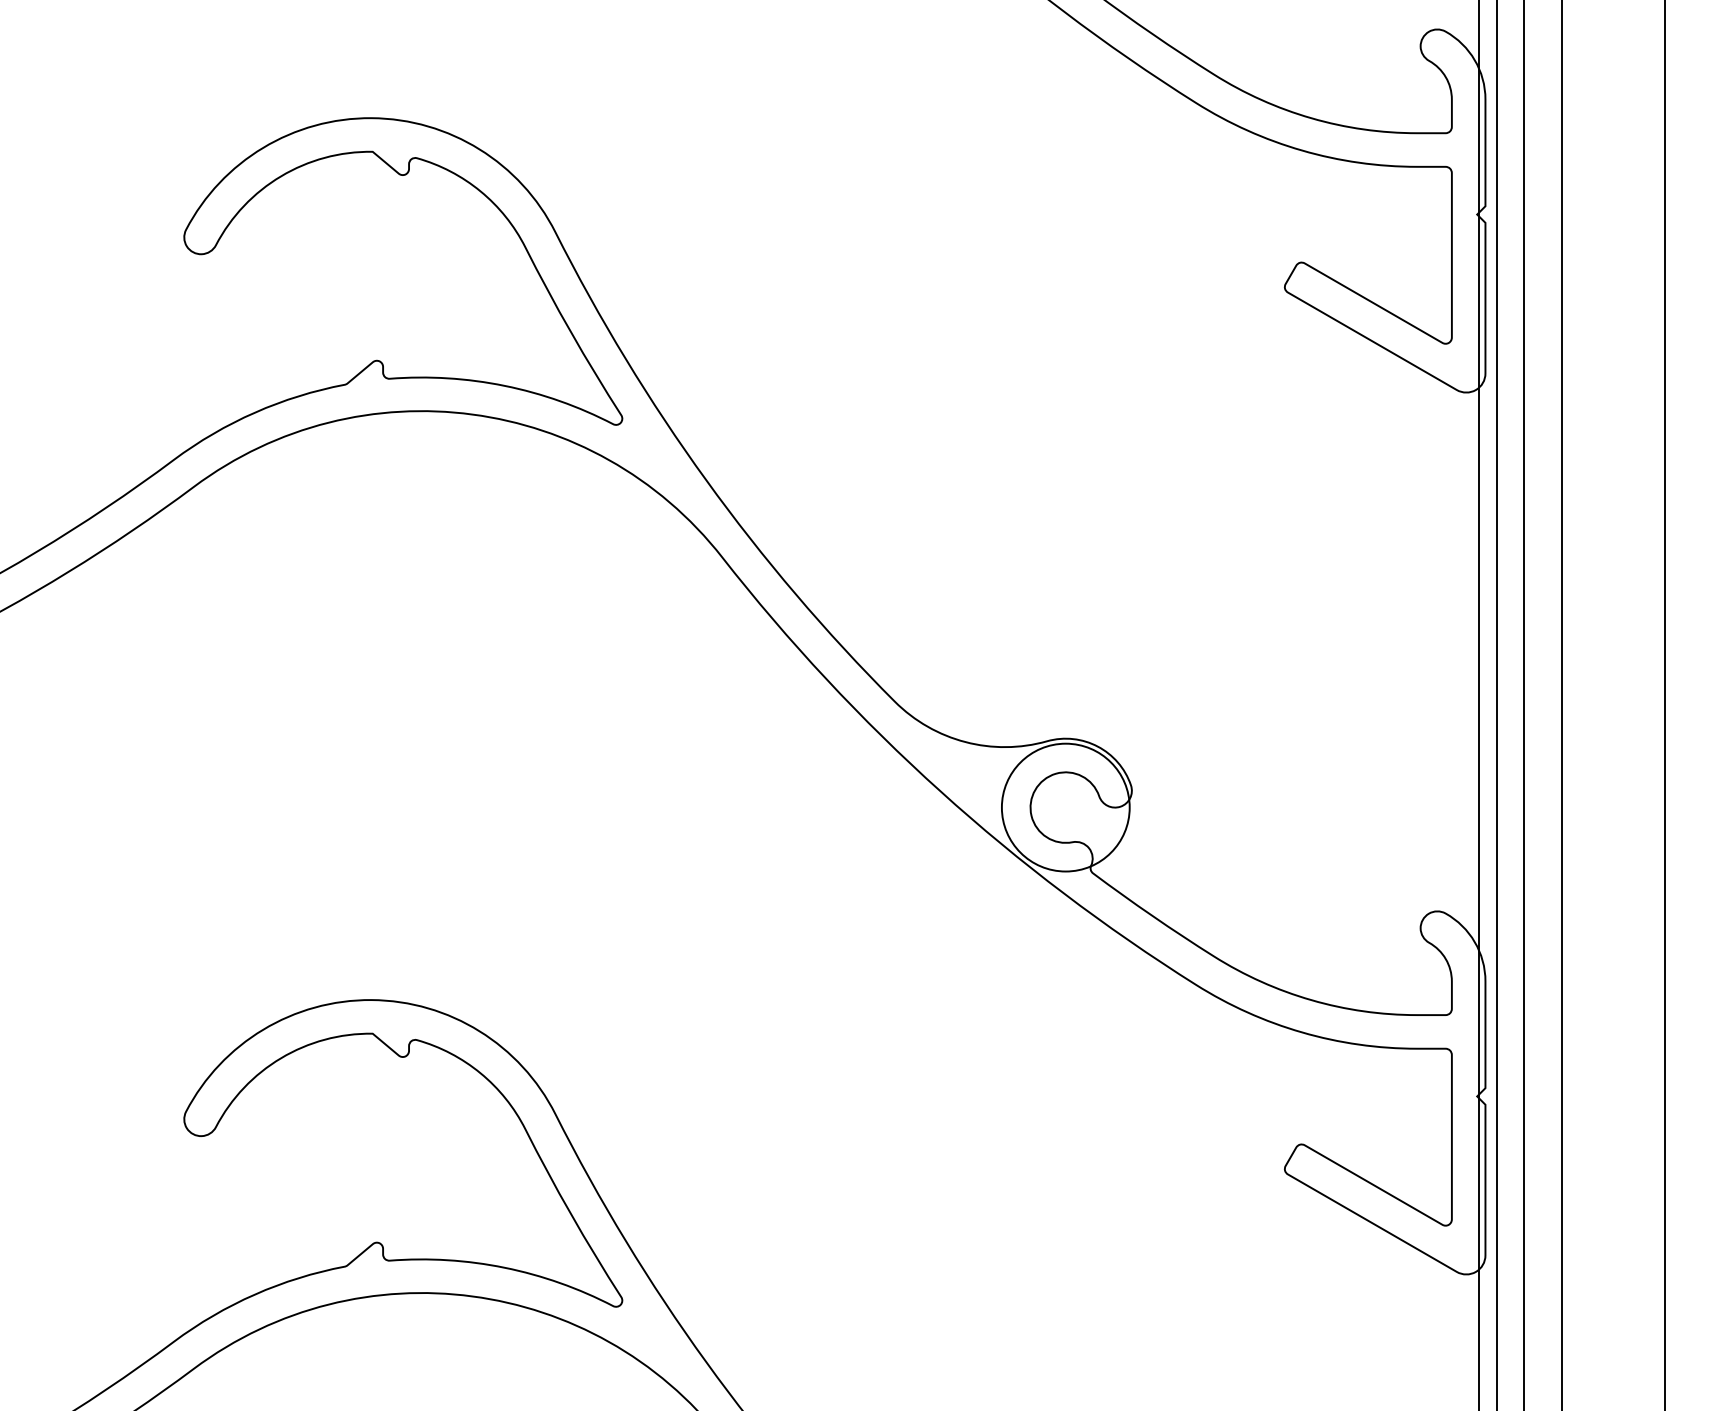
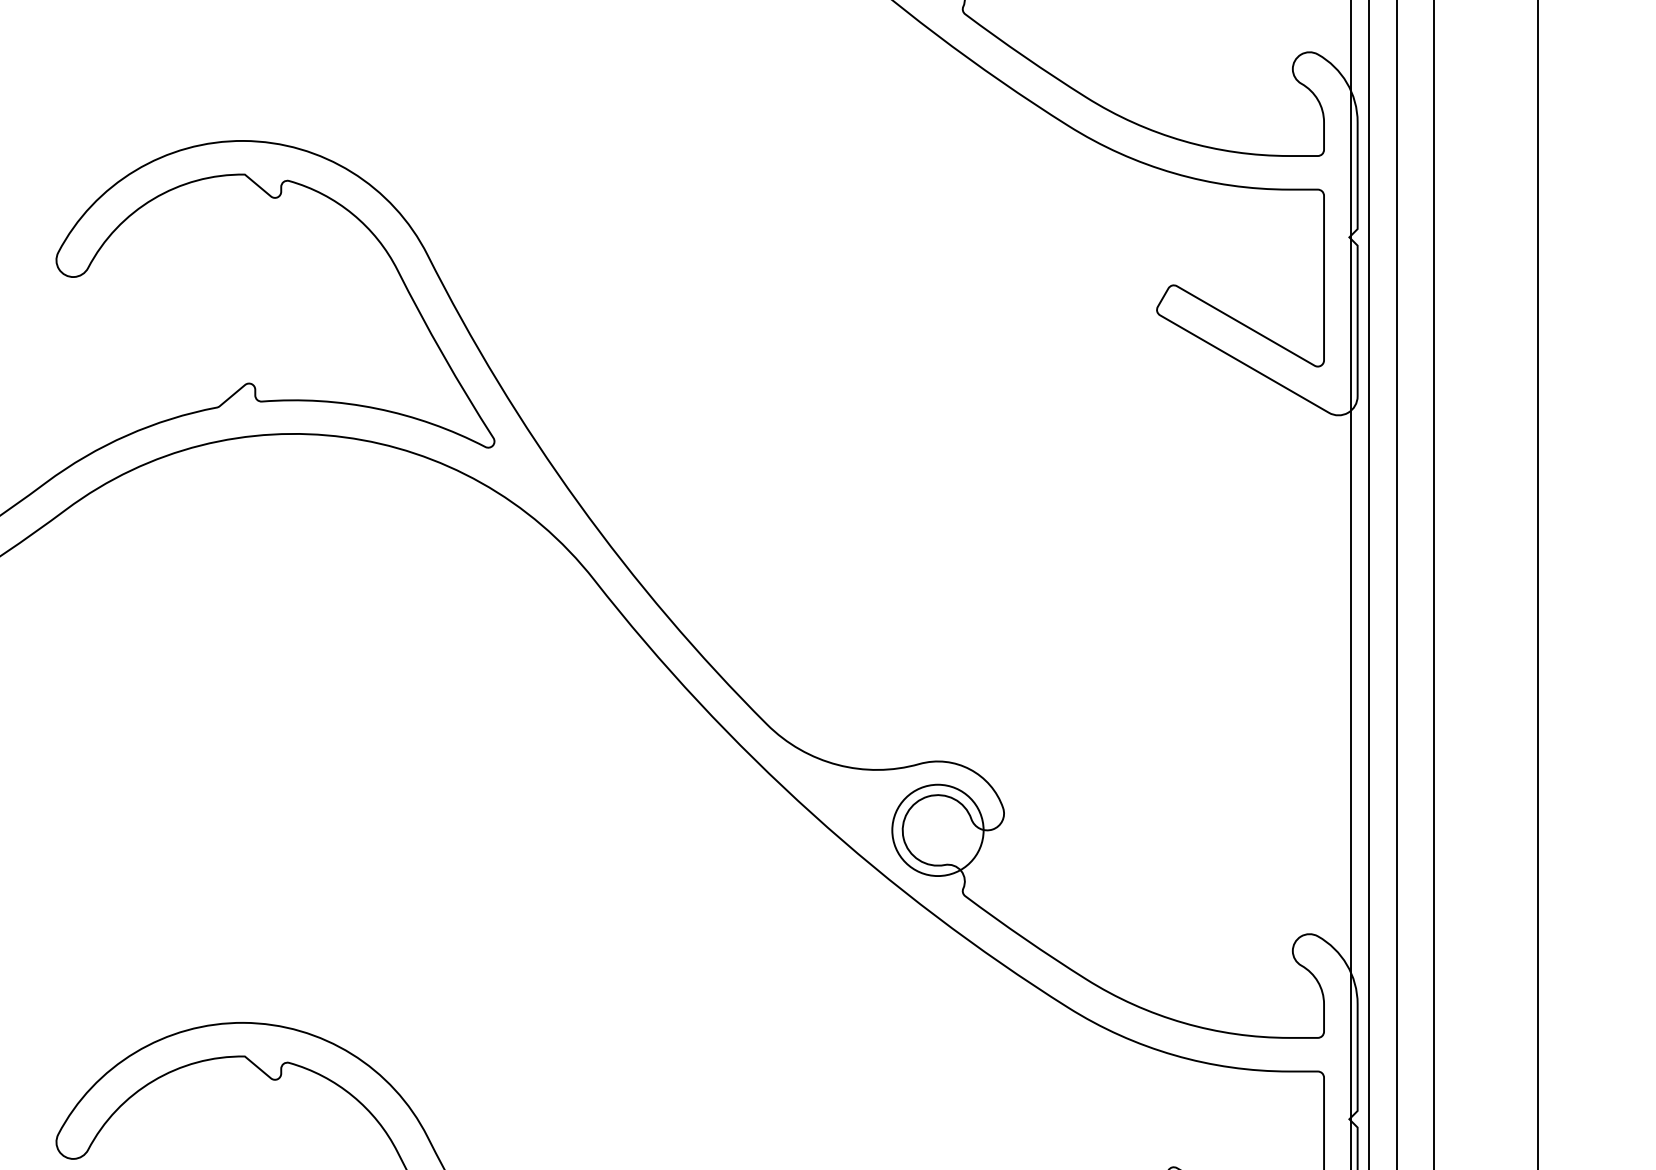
circle: (1065, 807) -> (937, 830), size x0.71

